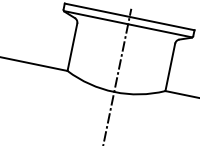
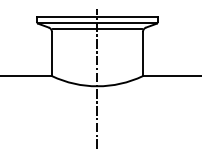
line: (127, 29) -> (97, 28), added

